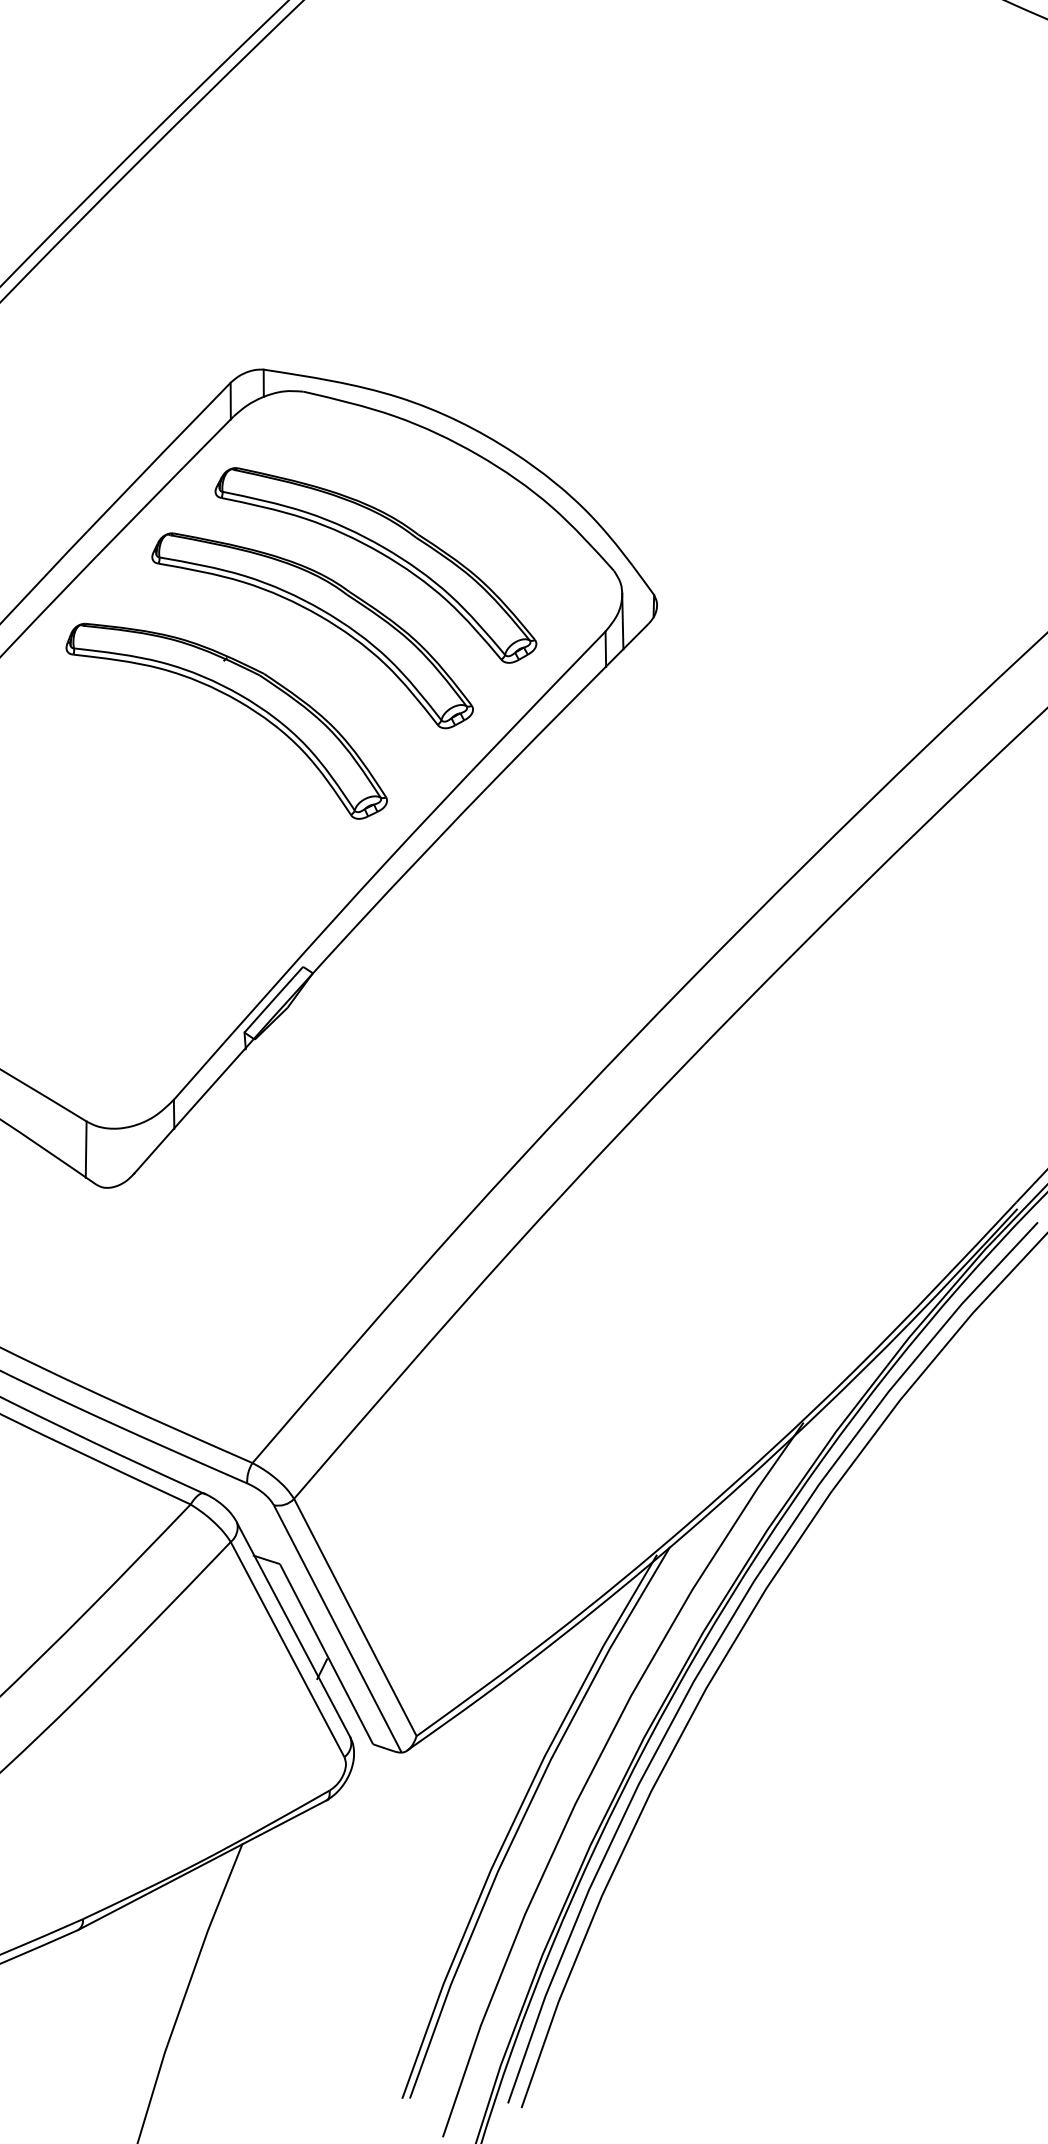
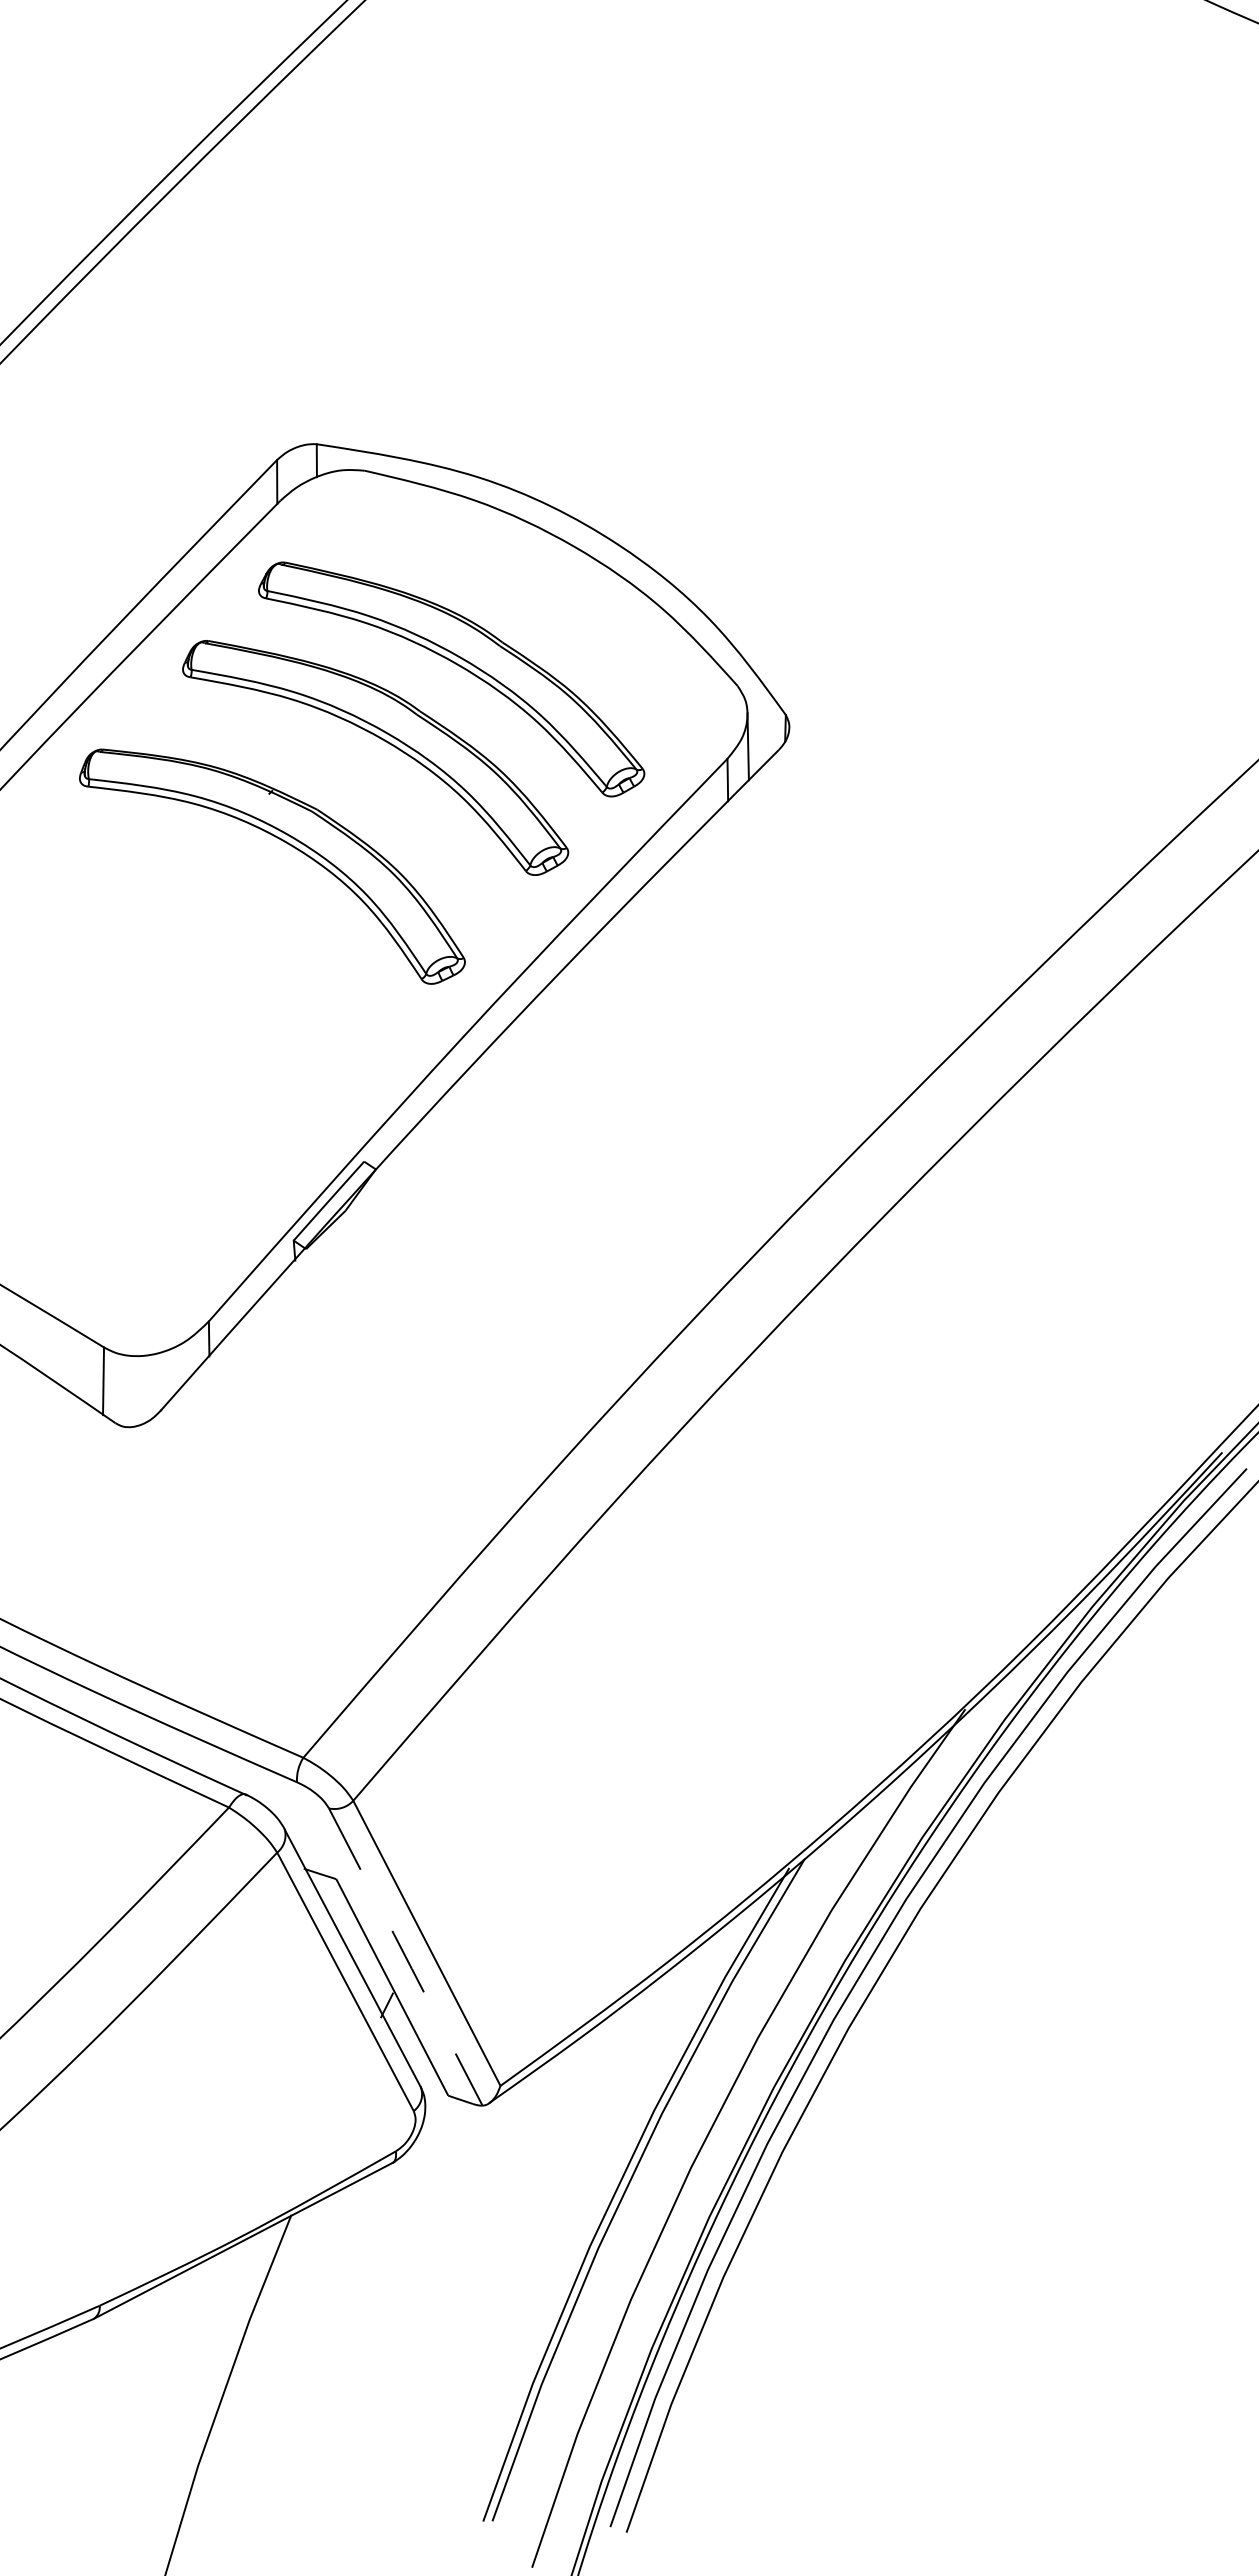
line: (338, 1630) -> (406, 1958), solid -> dashed

